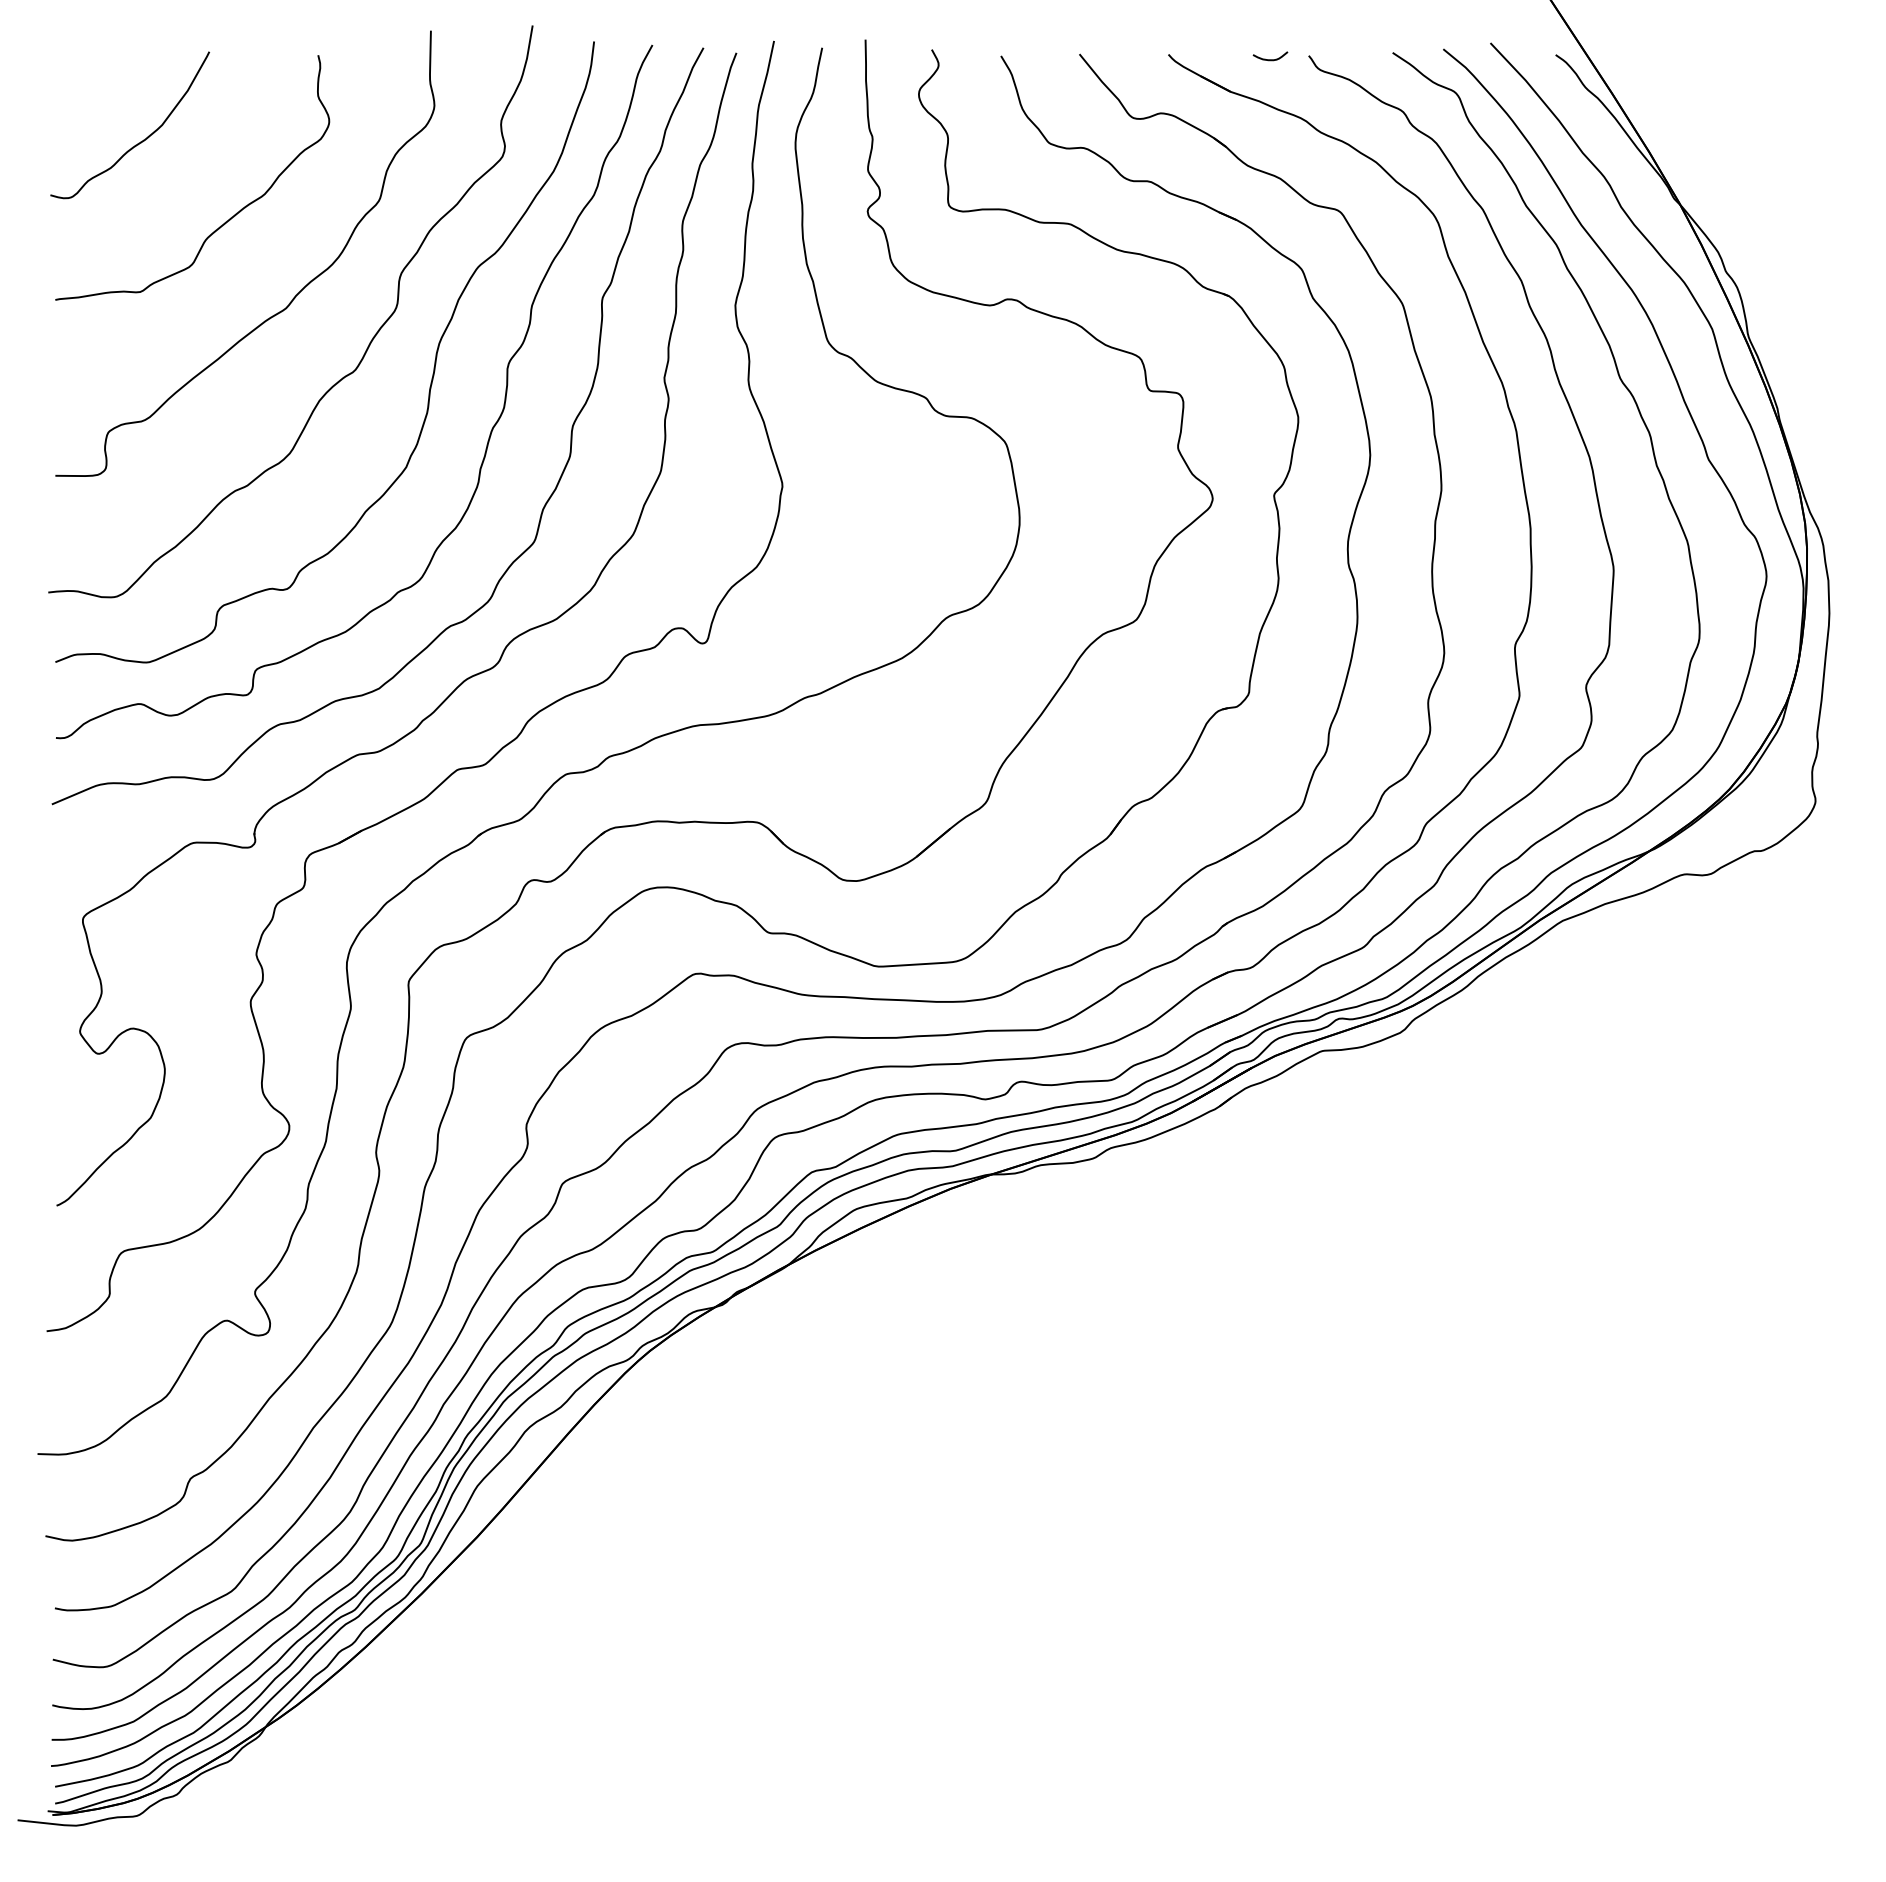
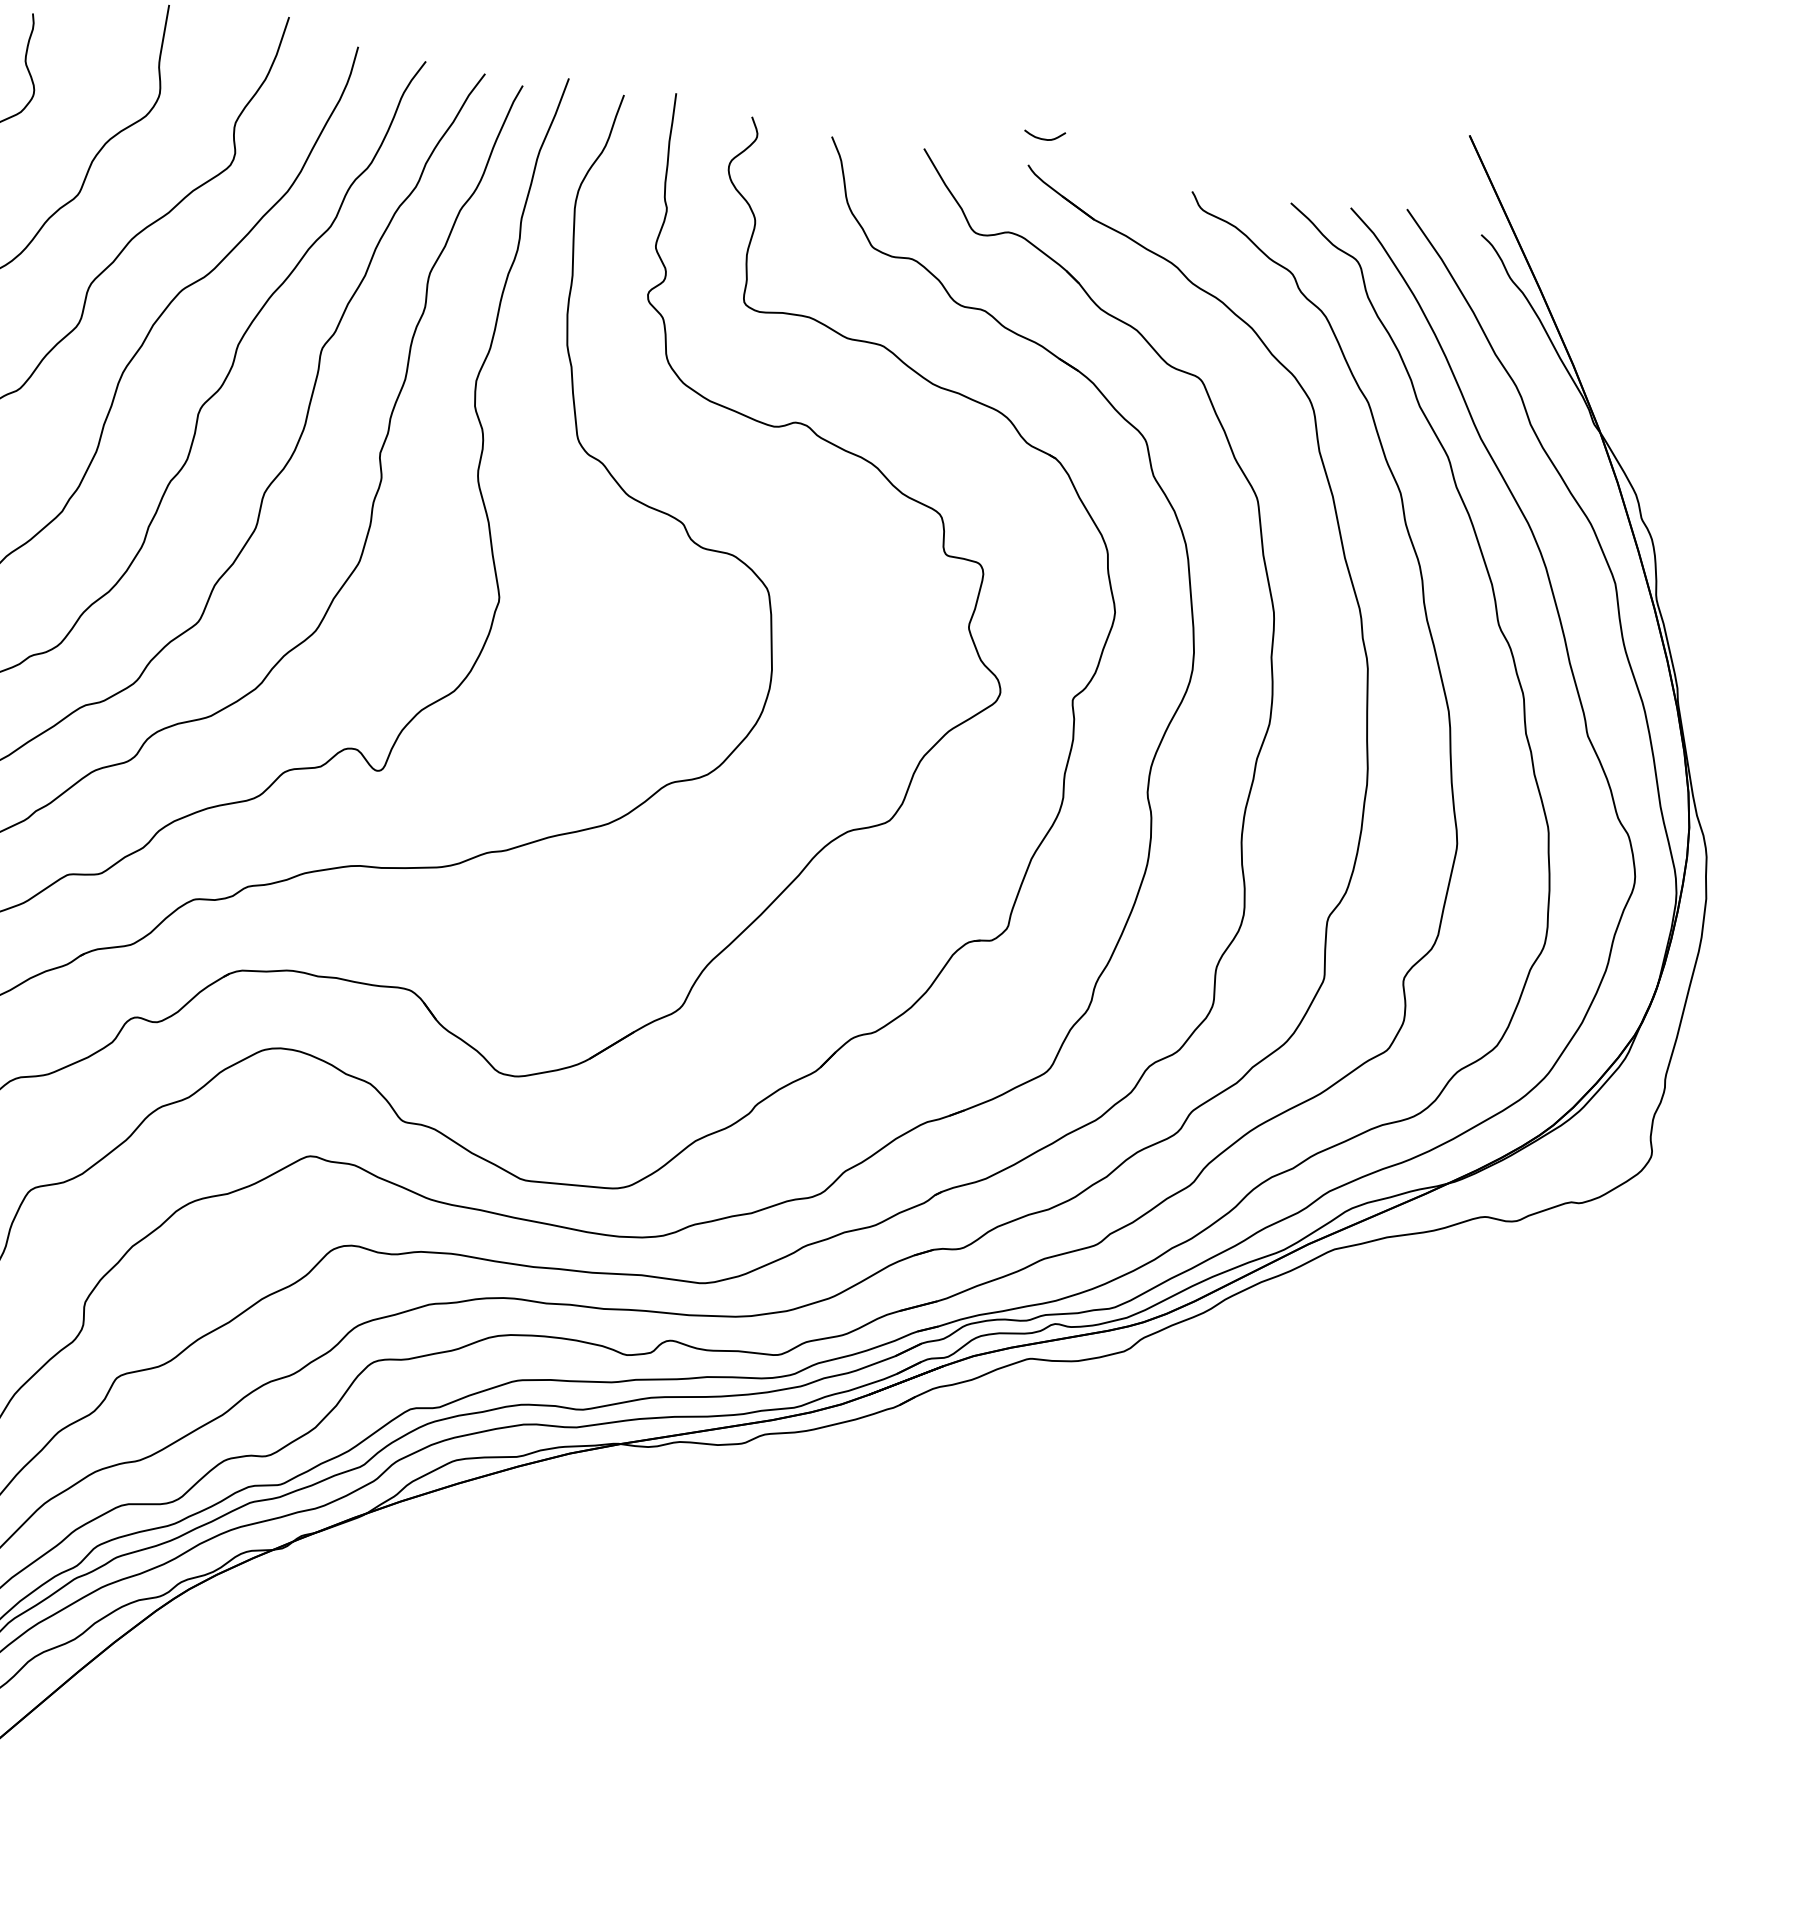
curve: (1270, 59) -> (1044, 138), moved

